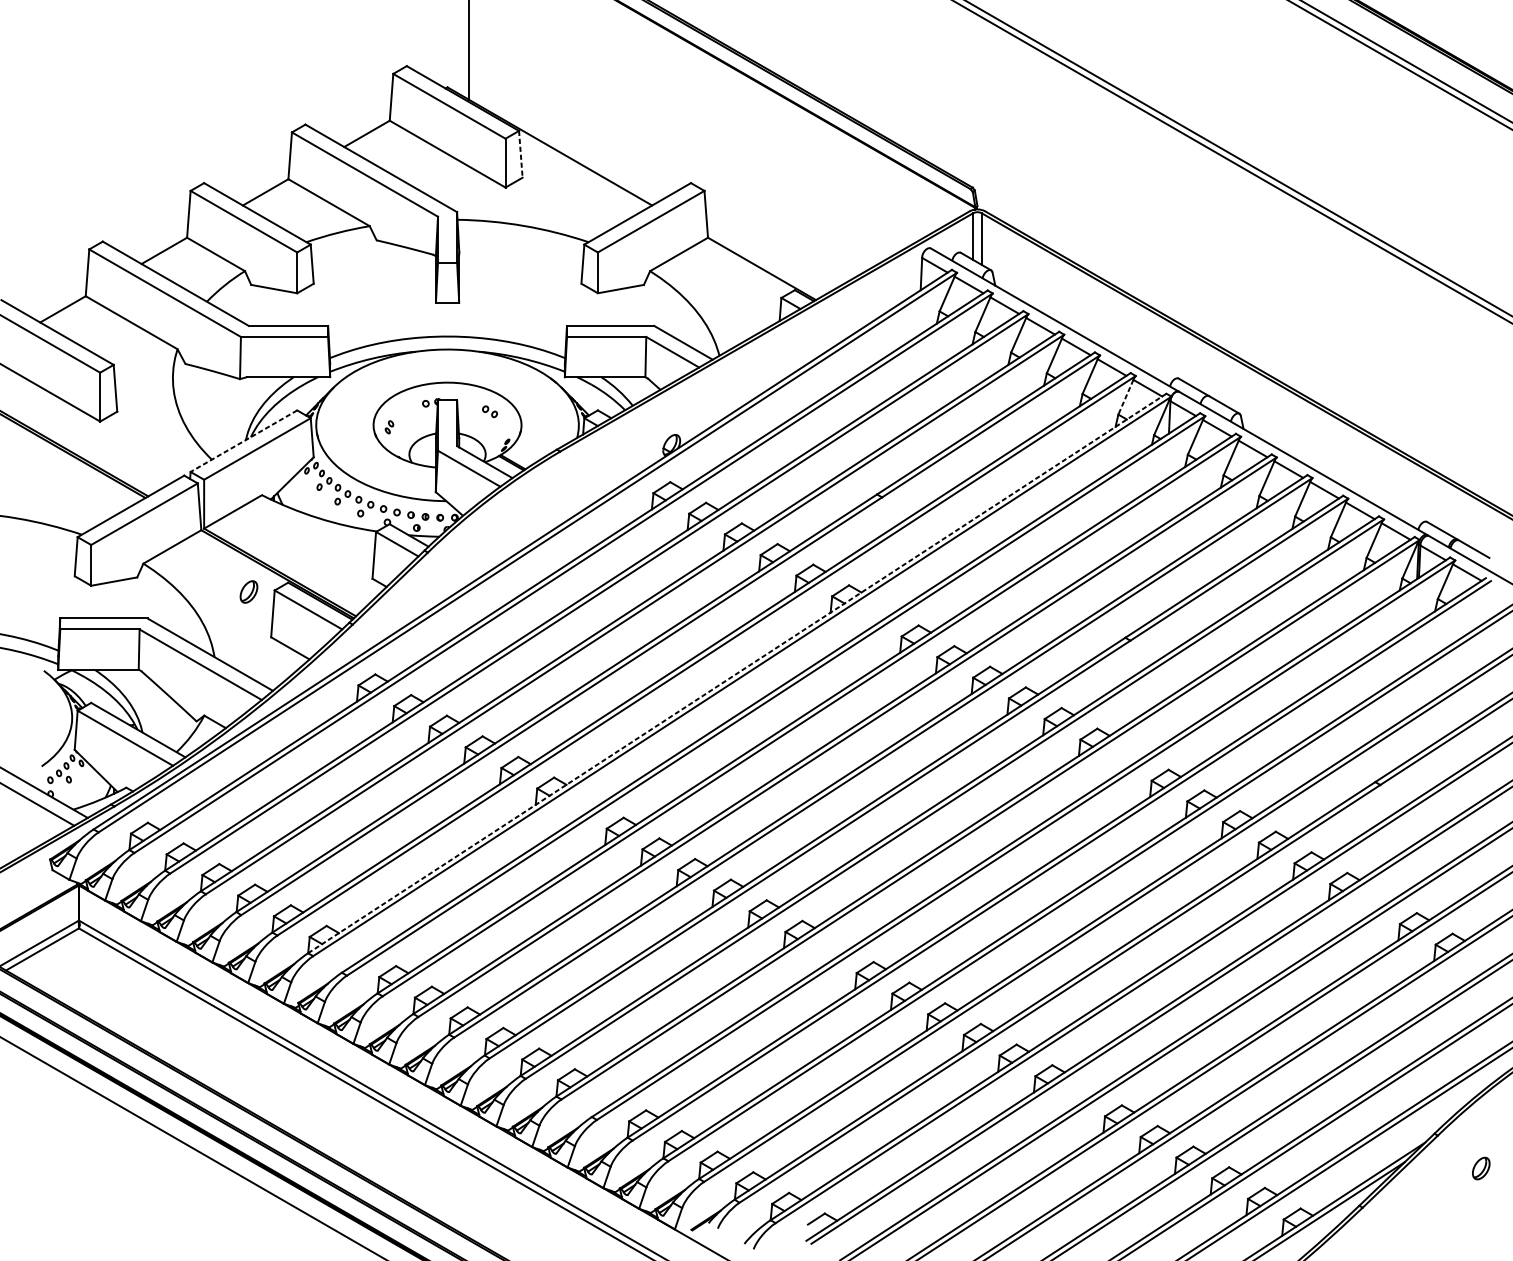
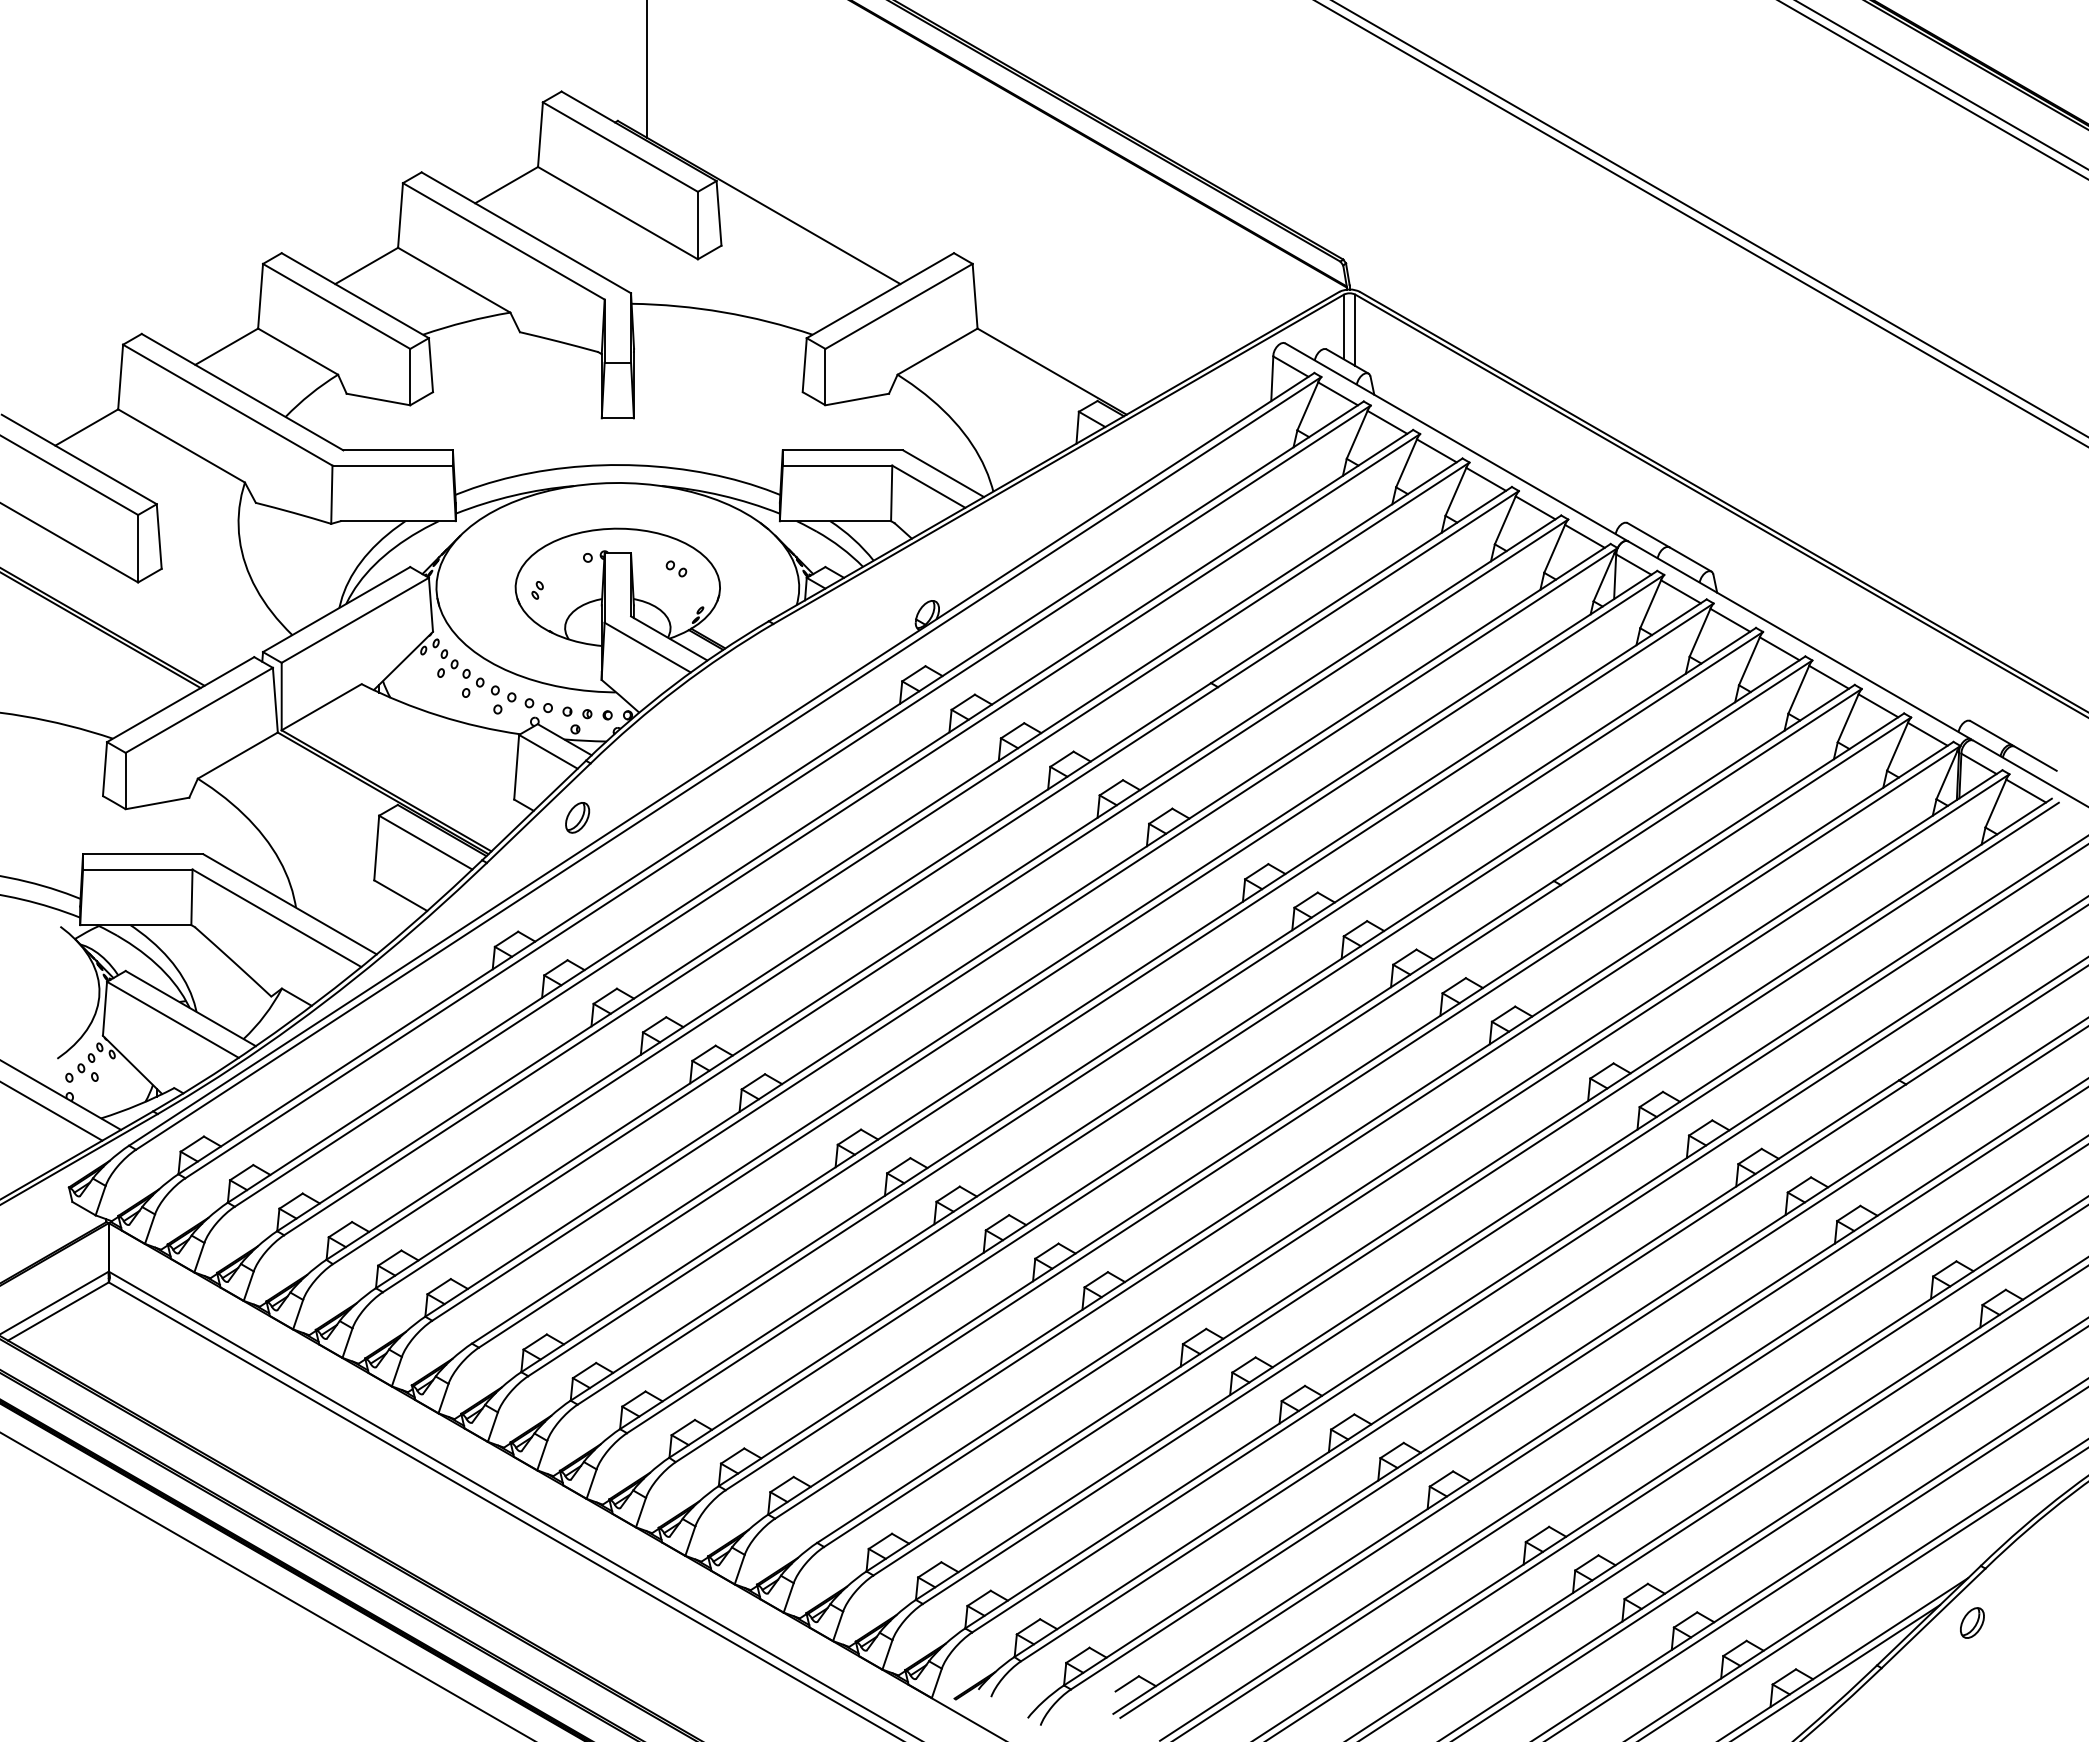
line: (521, 154) -> (719, 213), dashed -> solid
line: (1125, 397) -> (1554, 549), dashed -> solid
line: (243, 441) -> (336, 609), dashed -> solid
part: (248, 591) -> (577, 817), moved
line: (736, 673) -> (1017, 930), dashed -> solid
part: (1481, 1168) -> (1972, 1622), moved

